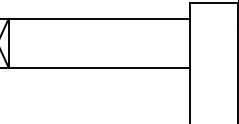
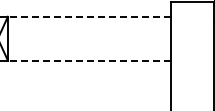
line: (98, 18) -> (88, 16), solid -> dashed
line: (98, 67) -> (88, 60), solid -> dashed

